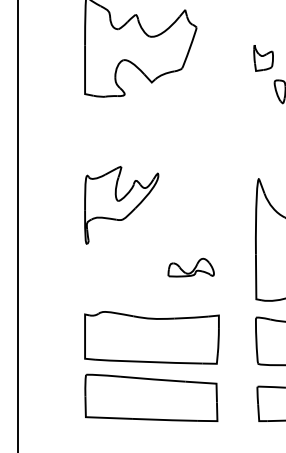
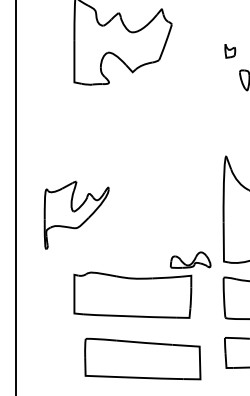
part: (263, 58) -> (230, 51), size x0.6
part: (121, 205) -> (76, 215), moved
part: (190, 267) -> (190, 260), moved
part: (151, 397) -> (142, 358), moved

